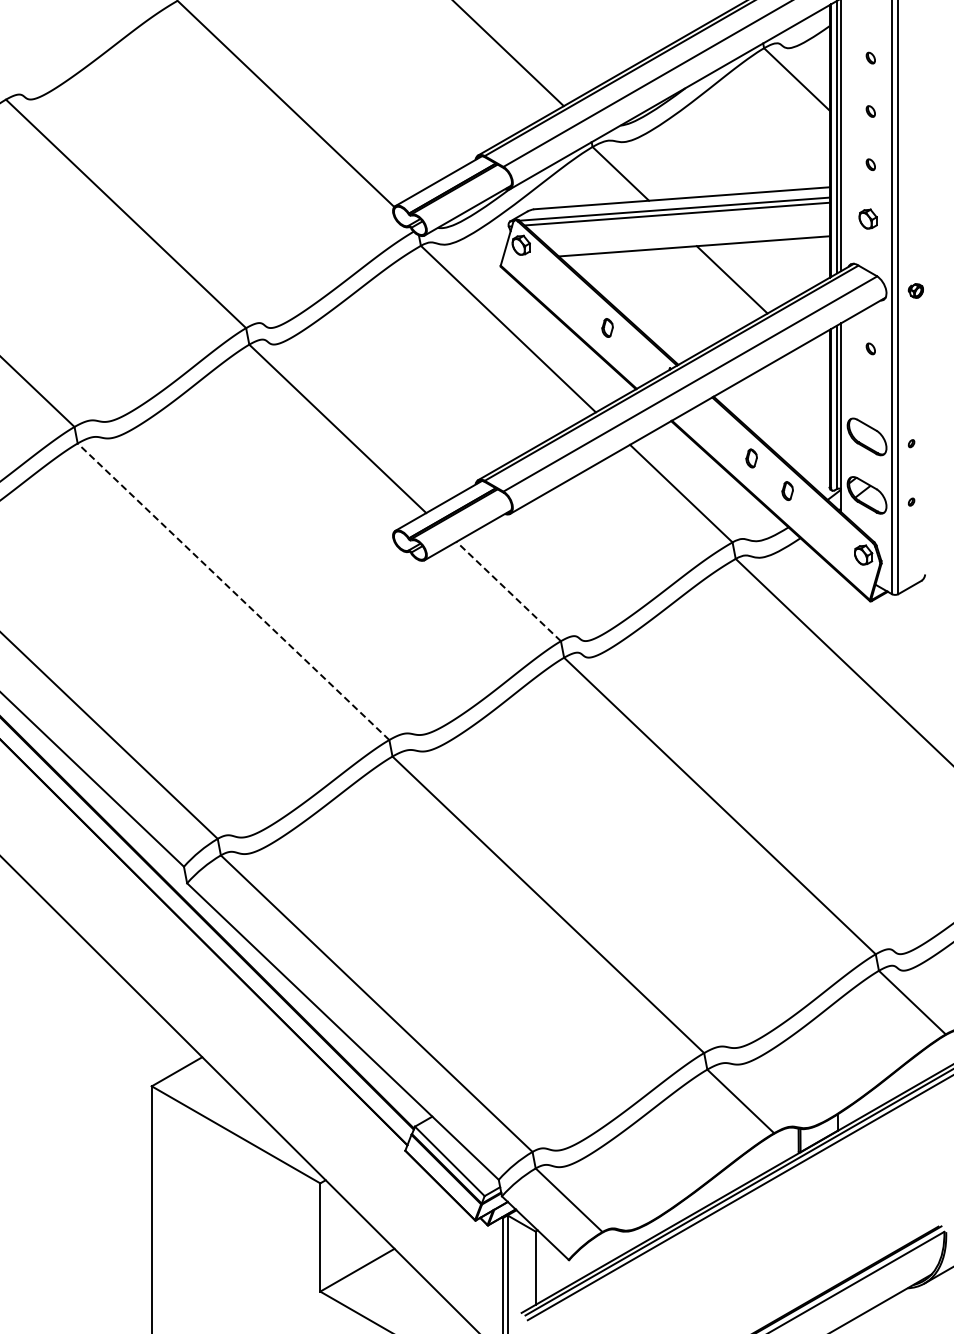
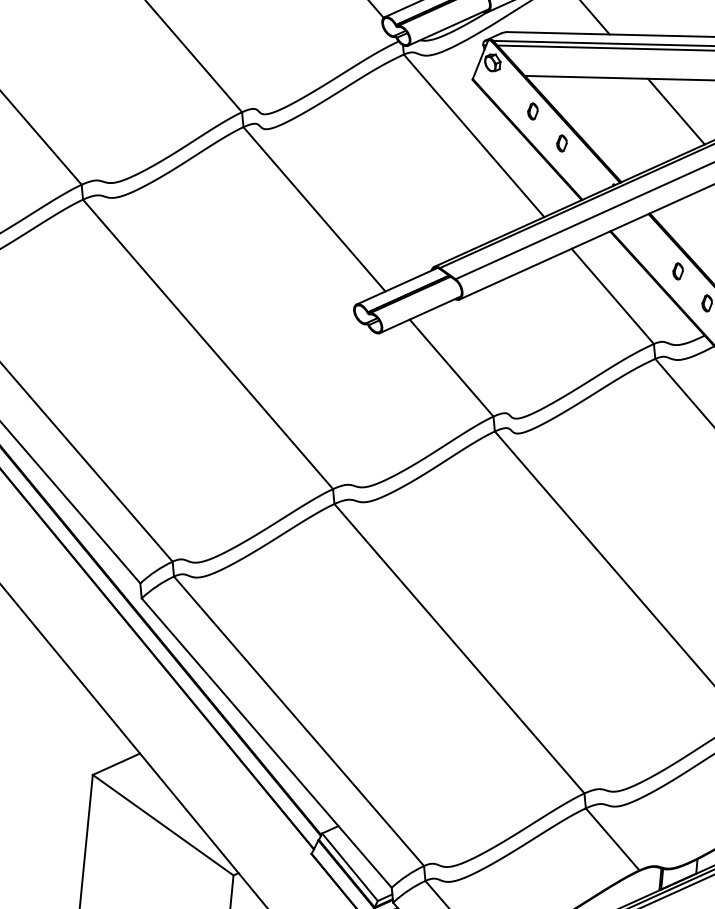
part: (571, 295) -> (532, 111), added
line: (233, 591) -> (208, 344), dashed -> solid
line: (508, 591) -> (451, 368), dashed -> solid

